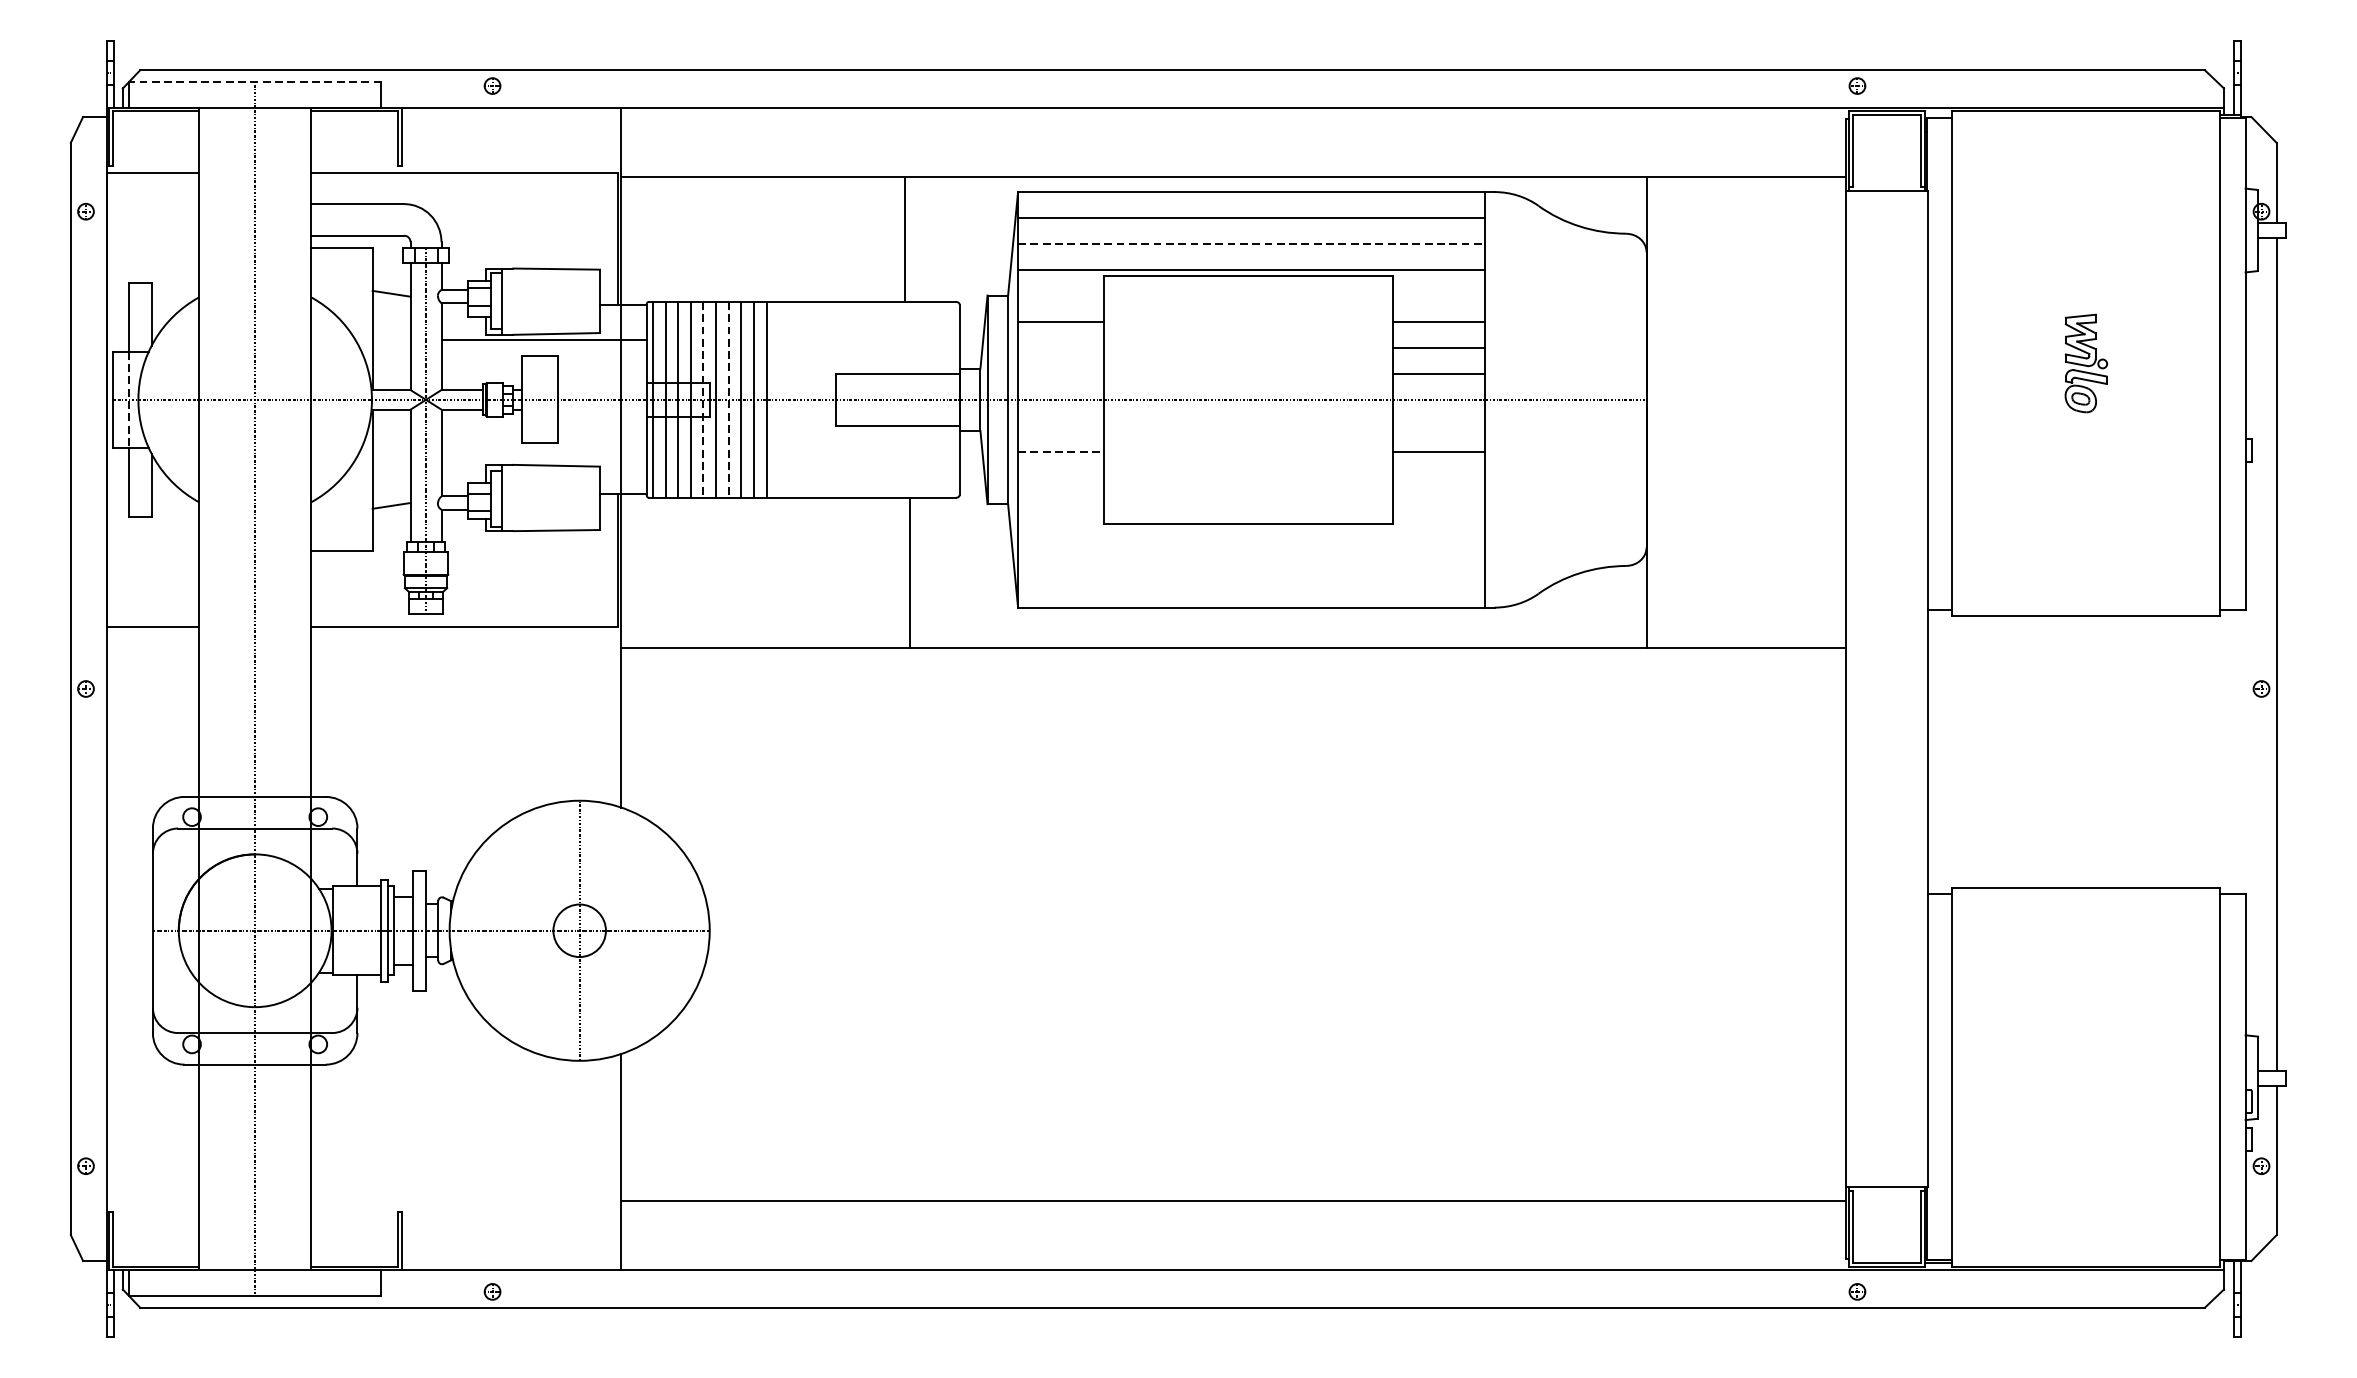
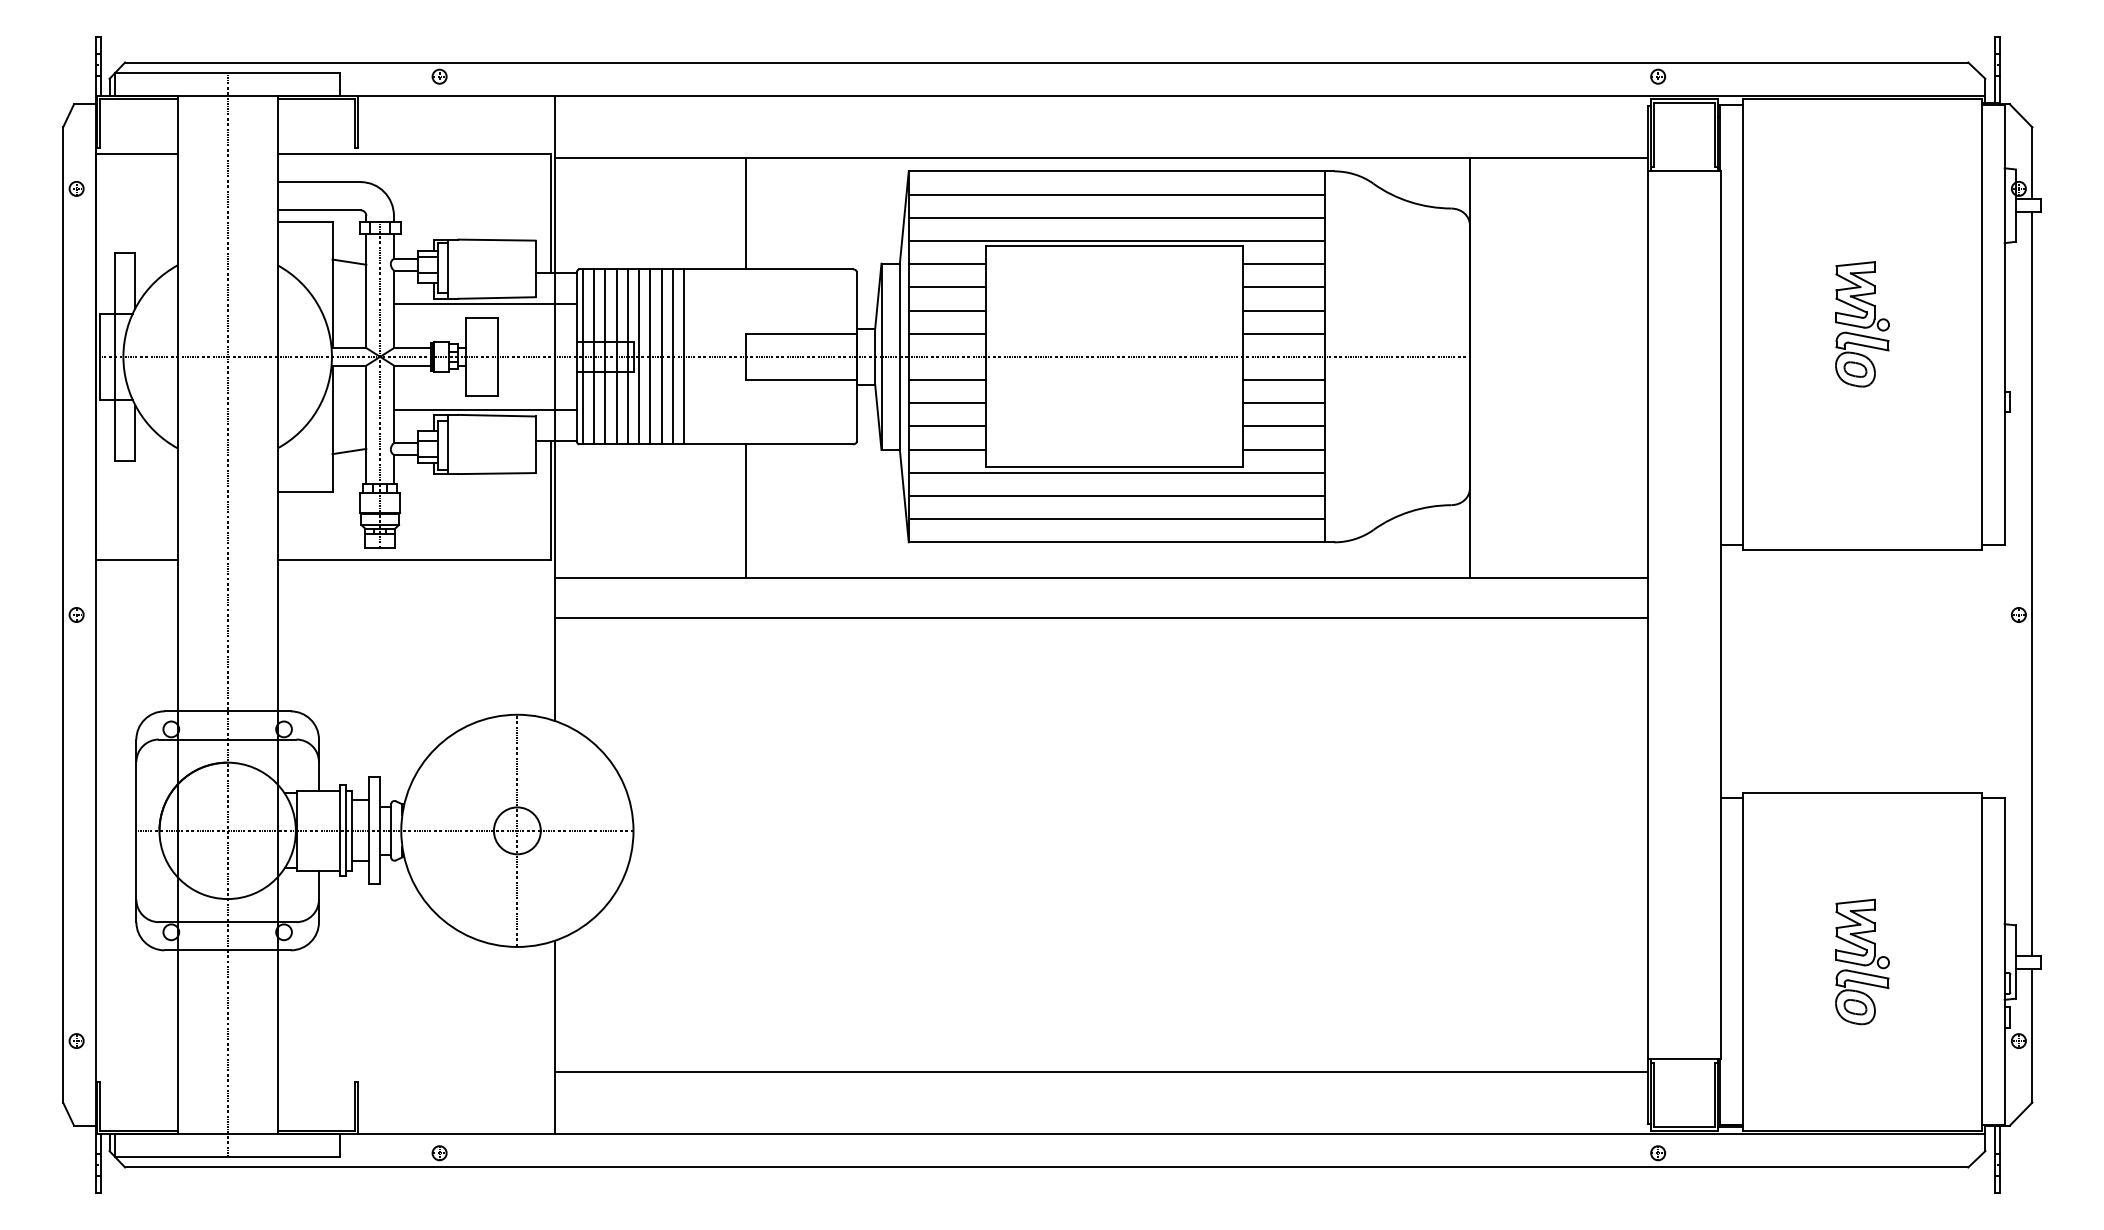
line: (254, 82) -> (227, 73), dashed -> solid
line: (905, 239) -> (746, 213), moved
line: (1251, 243) -> (1117, 217), dashed -> solid
line: (1060, 296) -> (946, 264), added
line: (1438, 296) -> (1284, 264), added
line: (1060, 347) -> (946, 310), added
part: (2086, 363) -> (1862, 324), size x1.43
line: (1060, 373) -> (946, 333), added
line: (128, 399) -> (114, 356), dashed -> solid
line: (703, 400) -> (627, 357), dashed -> solid
line: (728, 400) -> (650, 357), dashed -> solid
line: (1060, 426) -> (946, 380), added
line: (1438, 426) -> (1284, 380), added
line: (1061, 452) -> (947, 403), dashed -> solid
line: (543, 458) -> (485, 409), added
line: (1060, 477) -> (946, 426), added
line: (1438, 477) -> (1284, 426), added
line: (1060, 503) -> (946, 449), added
line: (1438, 503) -> (1284, 449), added
line: (1250, 529) -> (1116, 472), added
line: (1250, 555) -> (1116, 495), added
line: (910, 573) -> (746, 511), moved
line: (1250, 582) -> (1116, 519), added
line: (1233, 691) -> (1101, 617), added
part: (2086, 1077) -> (1862, 961), added

